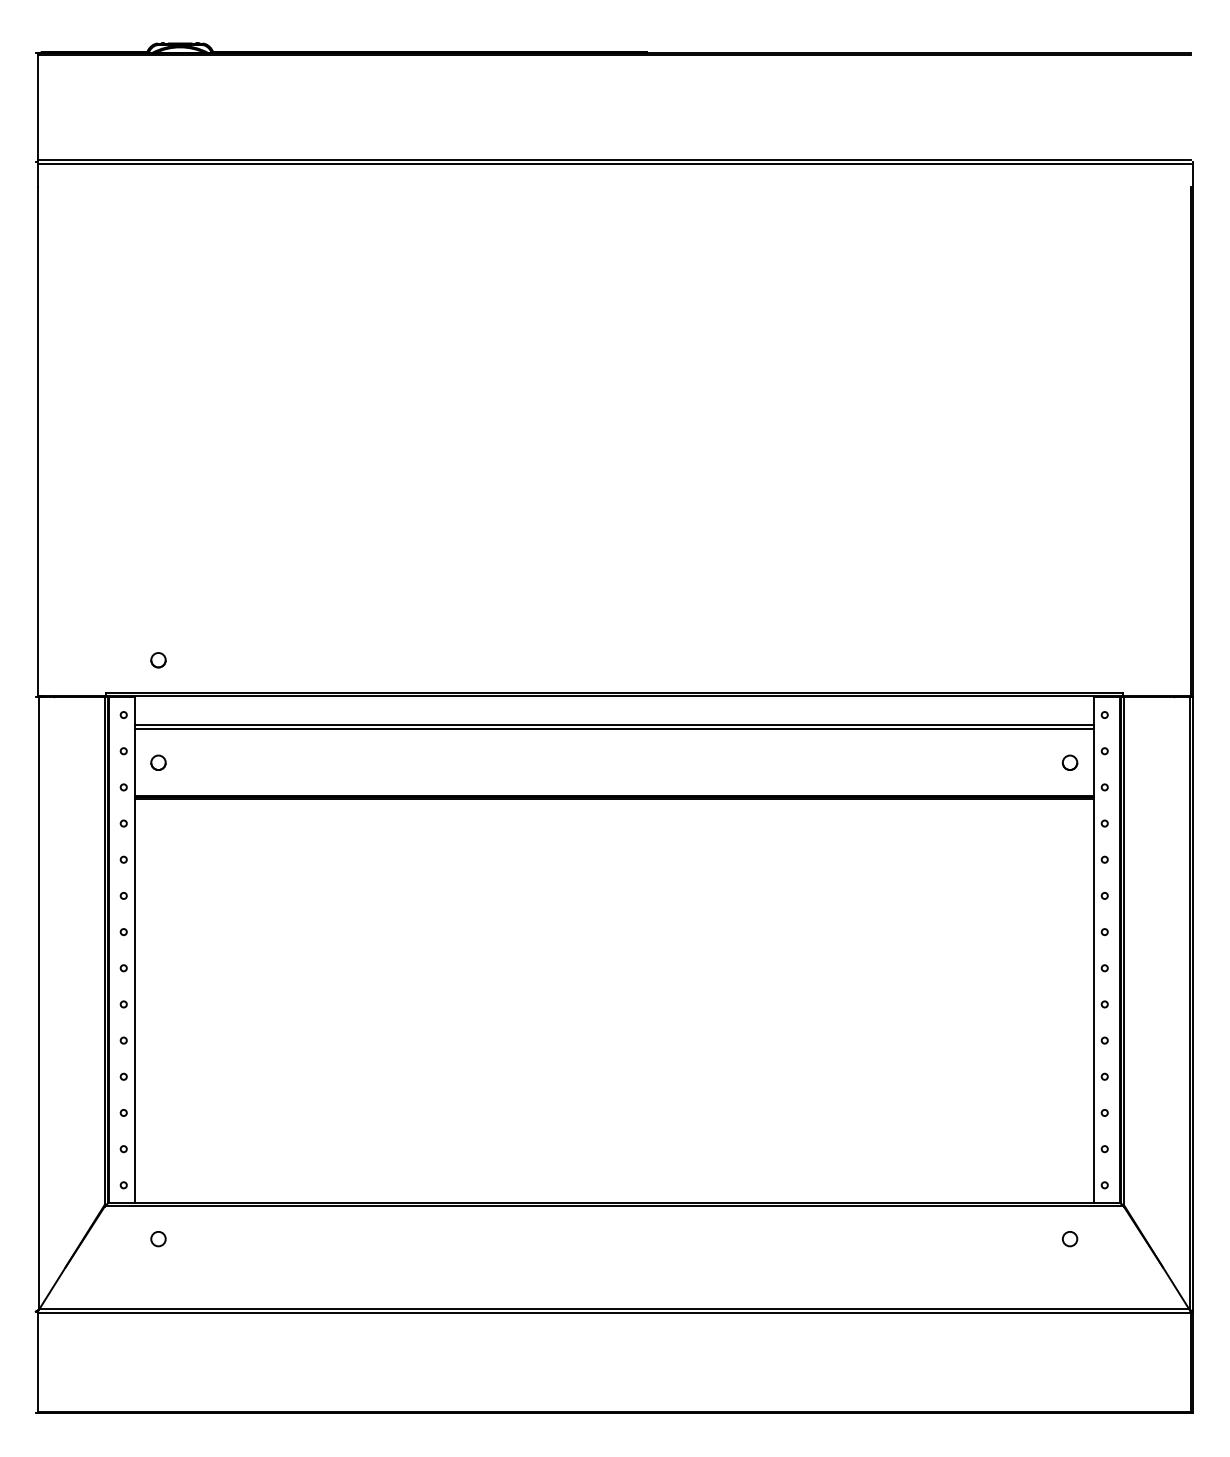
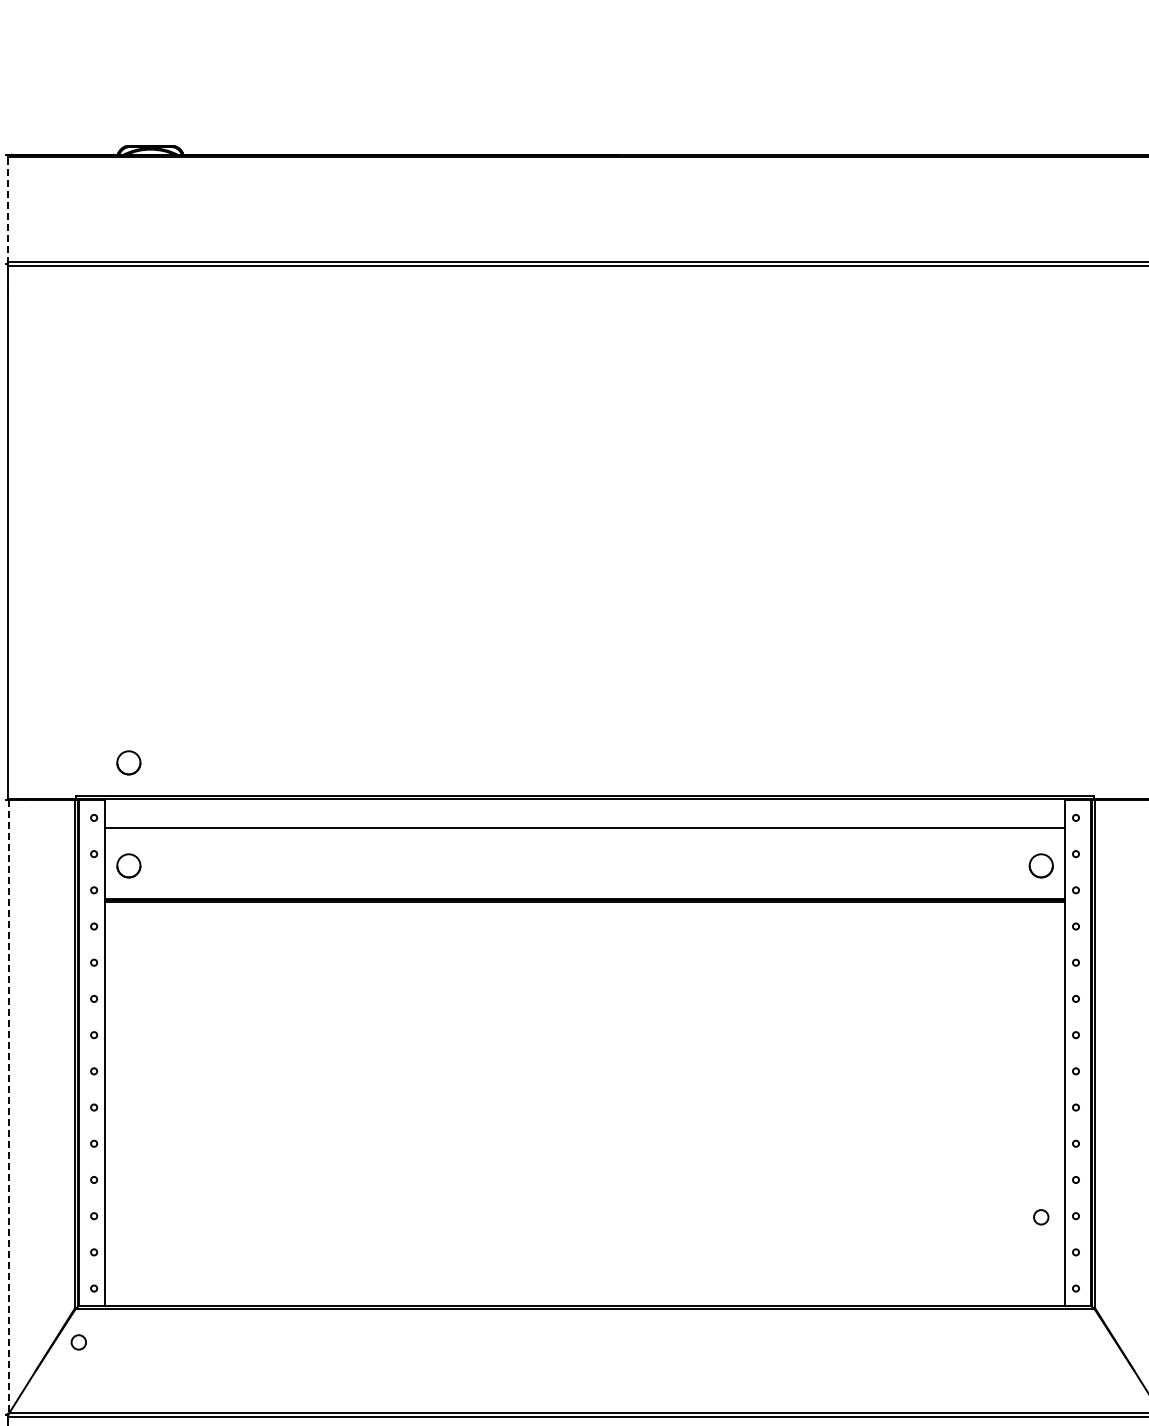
line: (37, 106) -> (7, 208), solid -> dashed
circle: (158, 660) -> (128, 763), size x1.6
line: (613, 728) -> (584, 831), removed
circle: (158, 762) -> (128, 865), size x1.6
part: (1069, 762) -> (1040, 865), size x1.6
line: (38, 1003) -> (8, 1106), solid -> dashed
circle: (158, 1239) -> (78, 1342), moved
circle: (1070, 1239) -> (1041, 1217), moved

